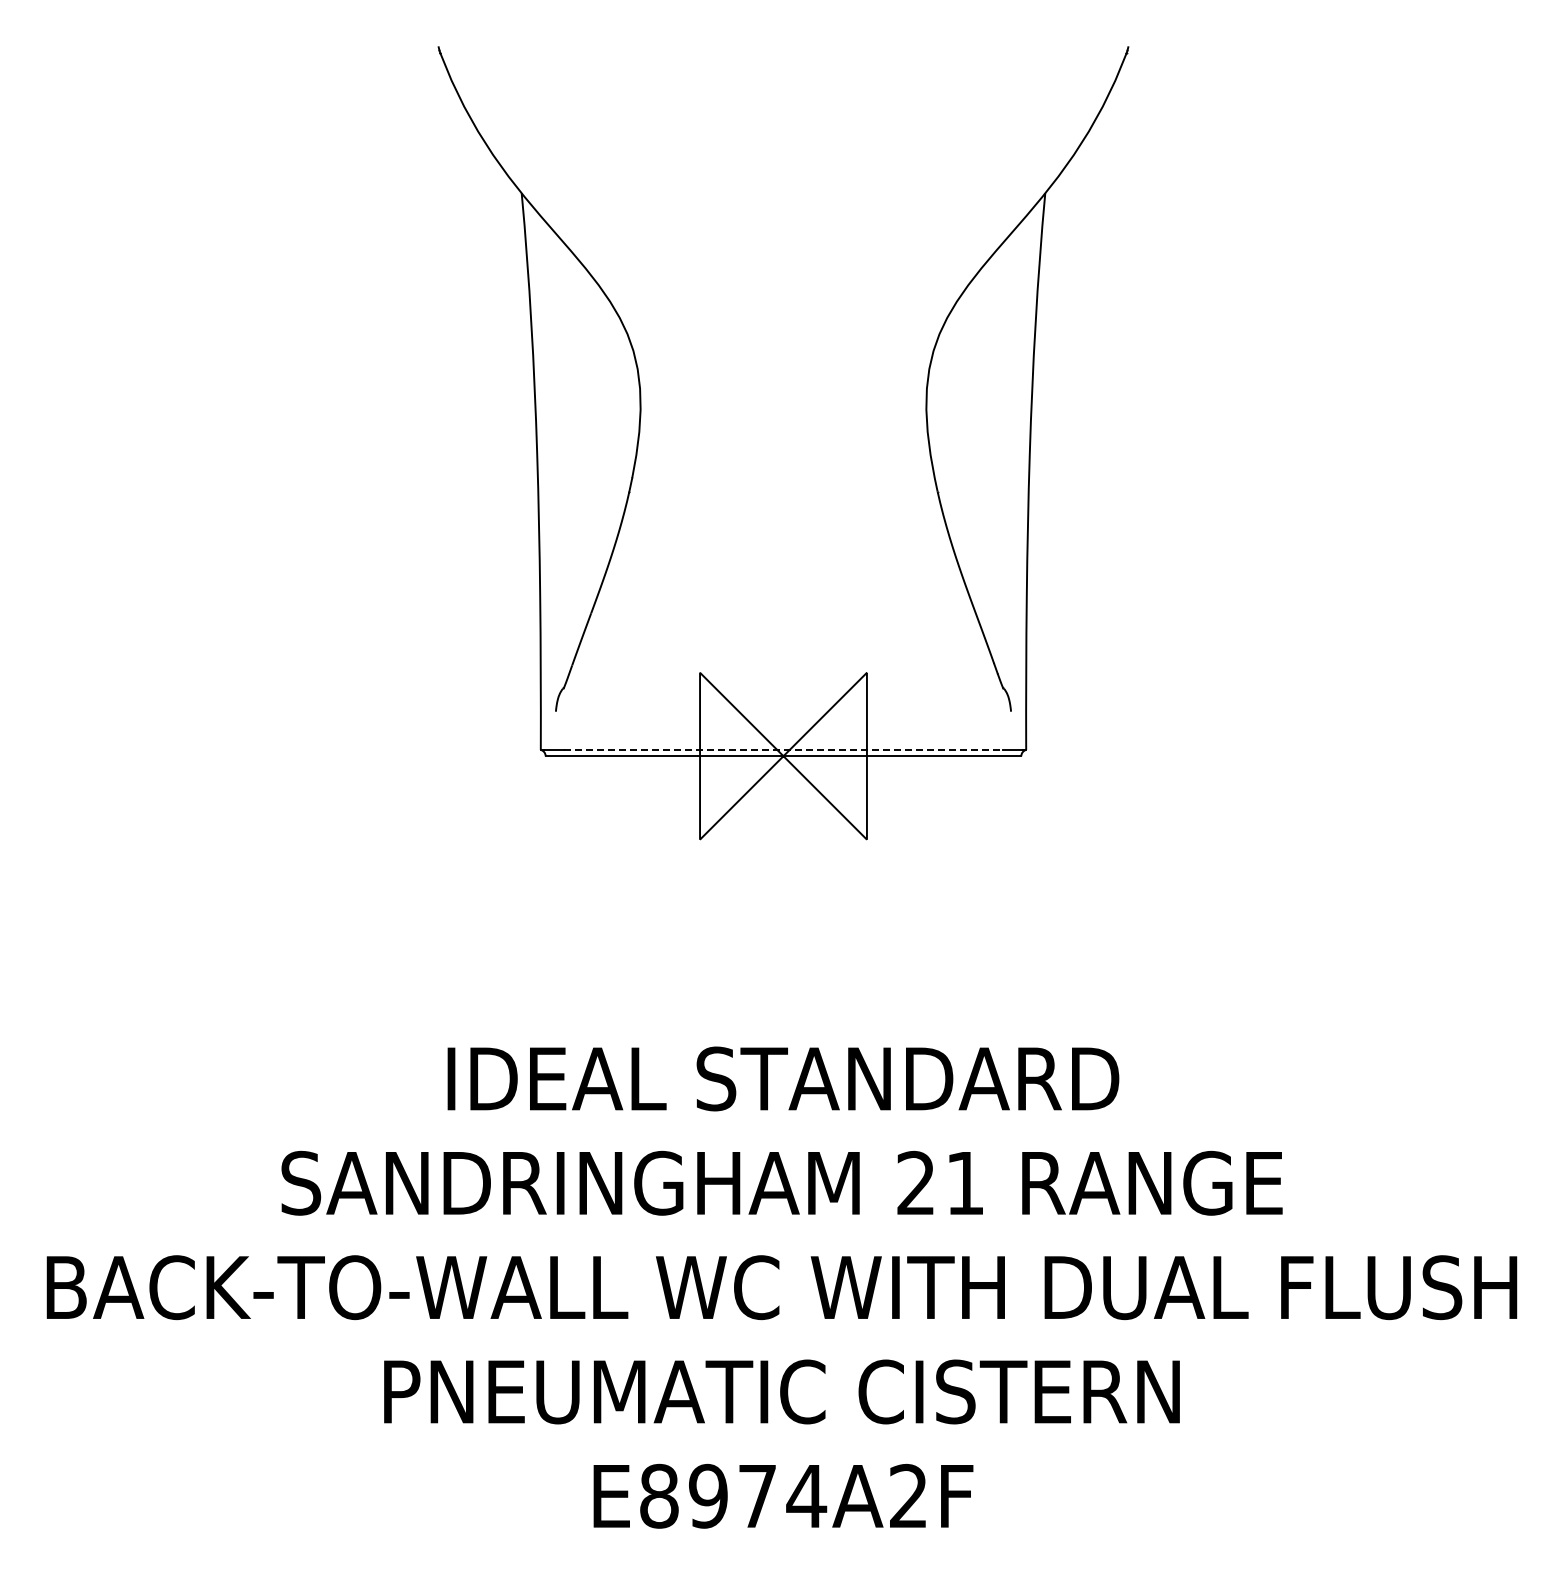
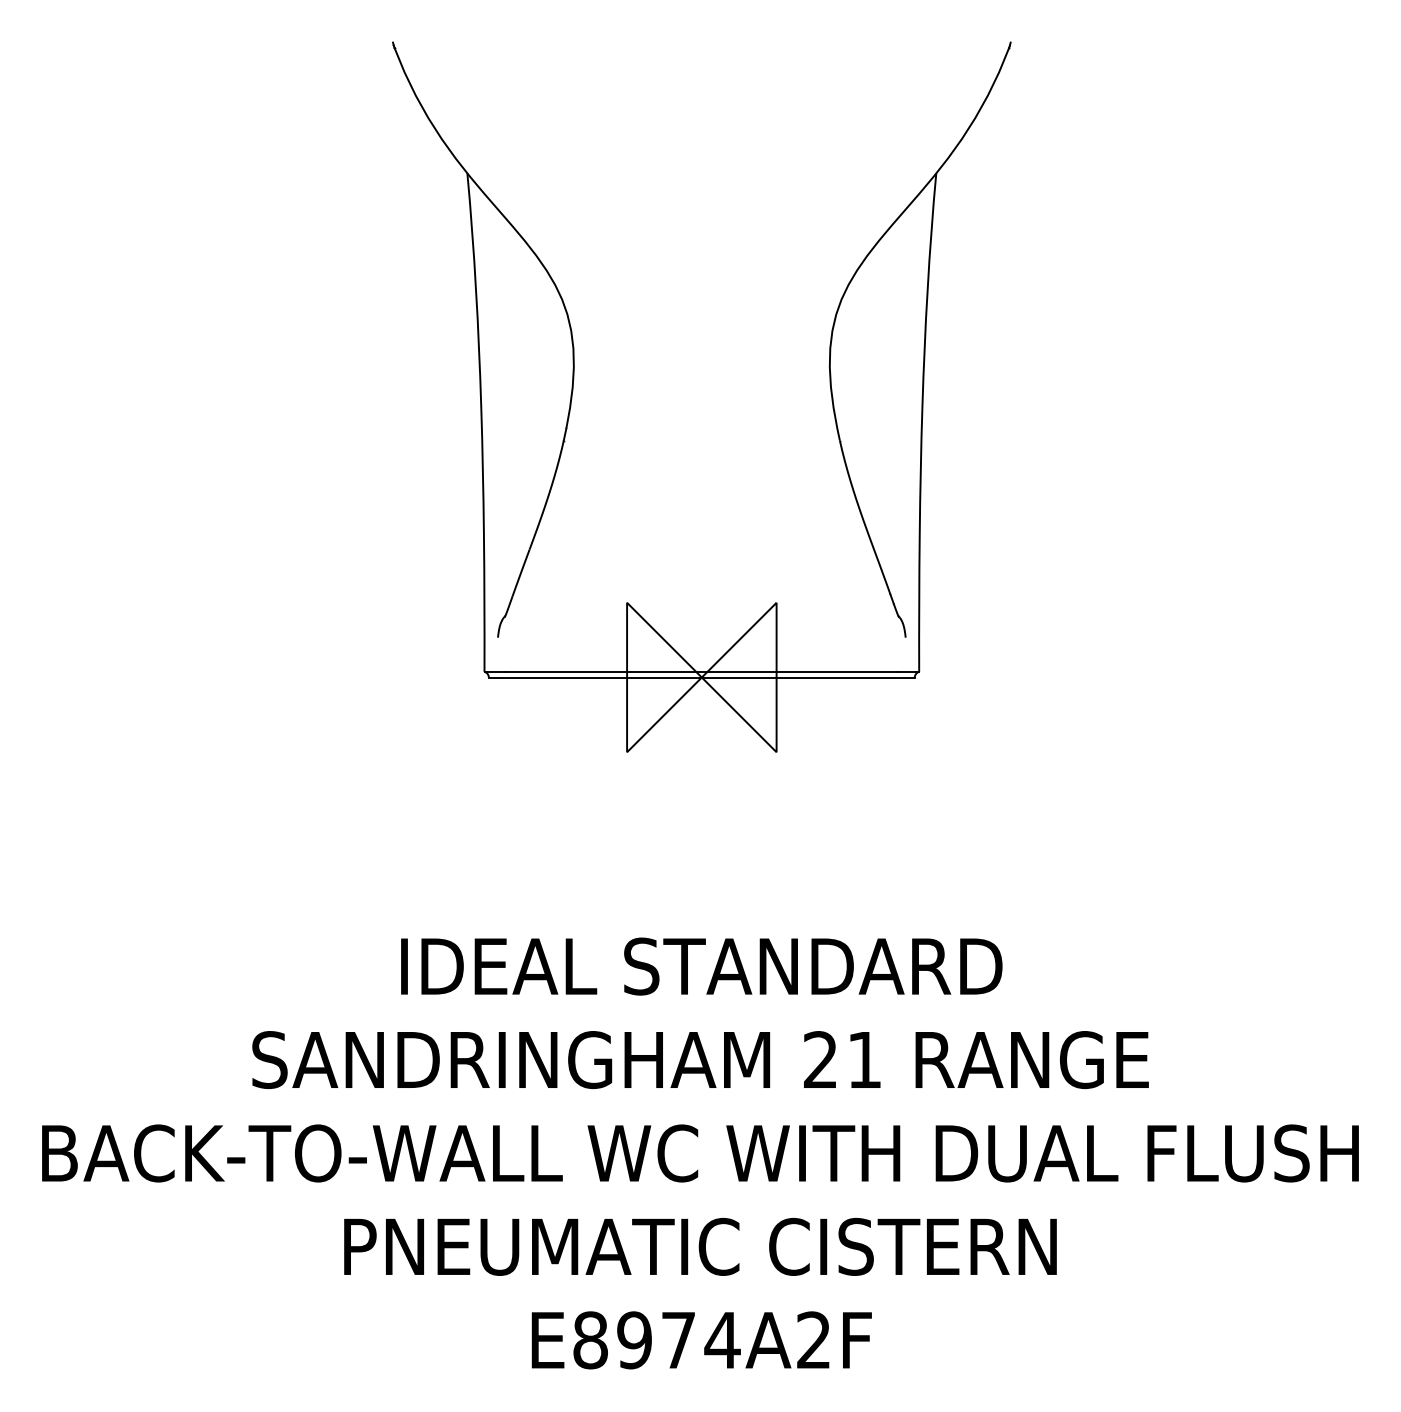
line: (784, 749) -> (702, 671), dashed -> solid

